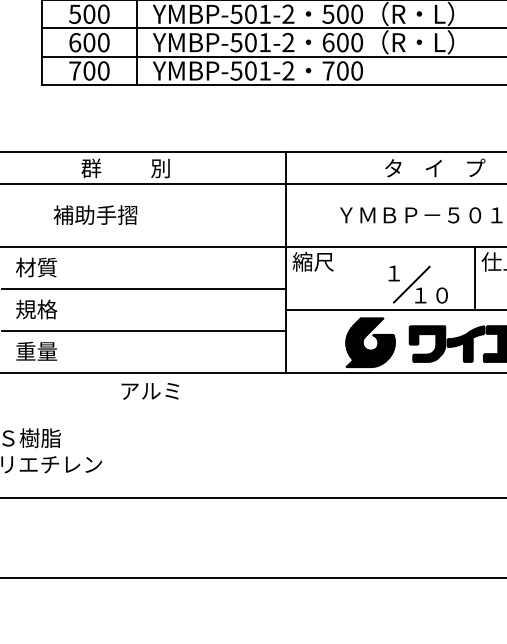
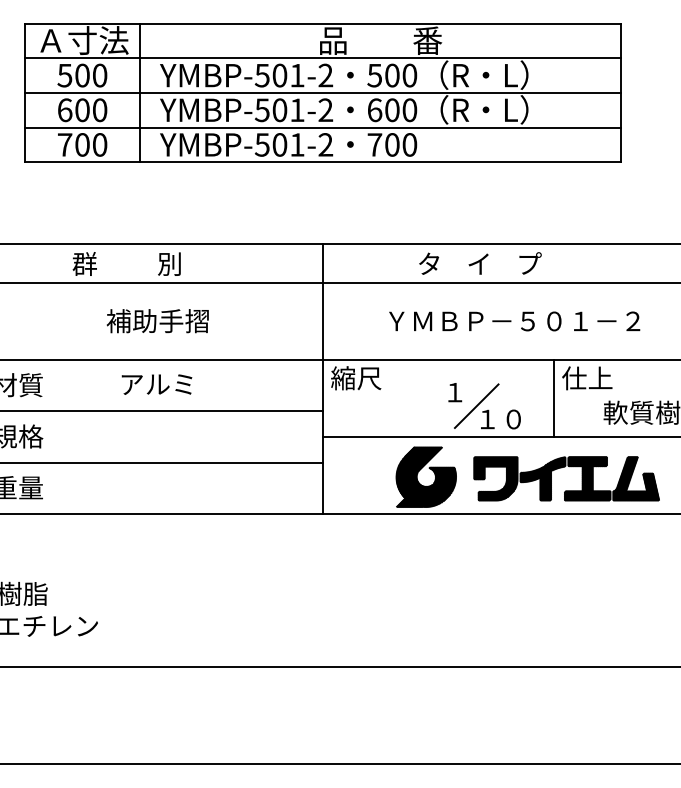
text: (435, 167) -> (480, 263), moved
text: (95, 215) -> (157, 321), moved
text: (149, 391) -> (156, 384), moved

